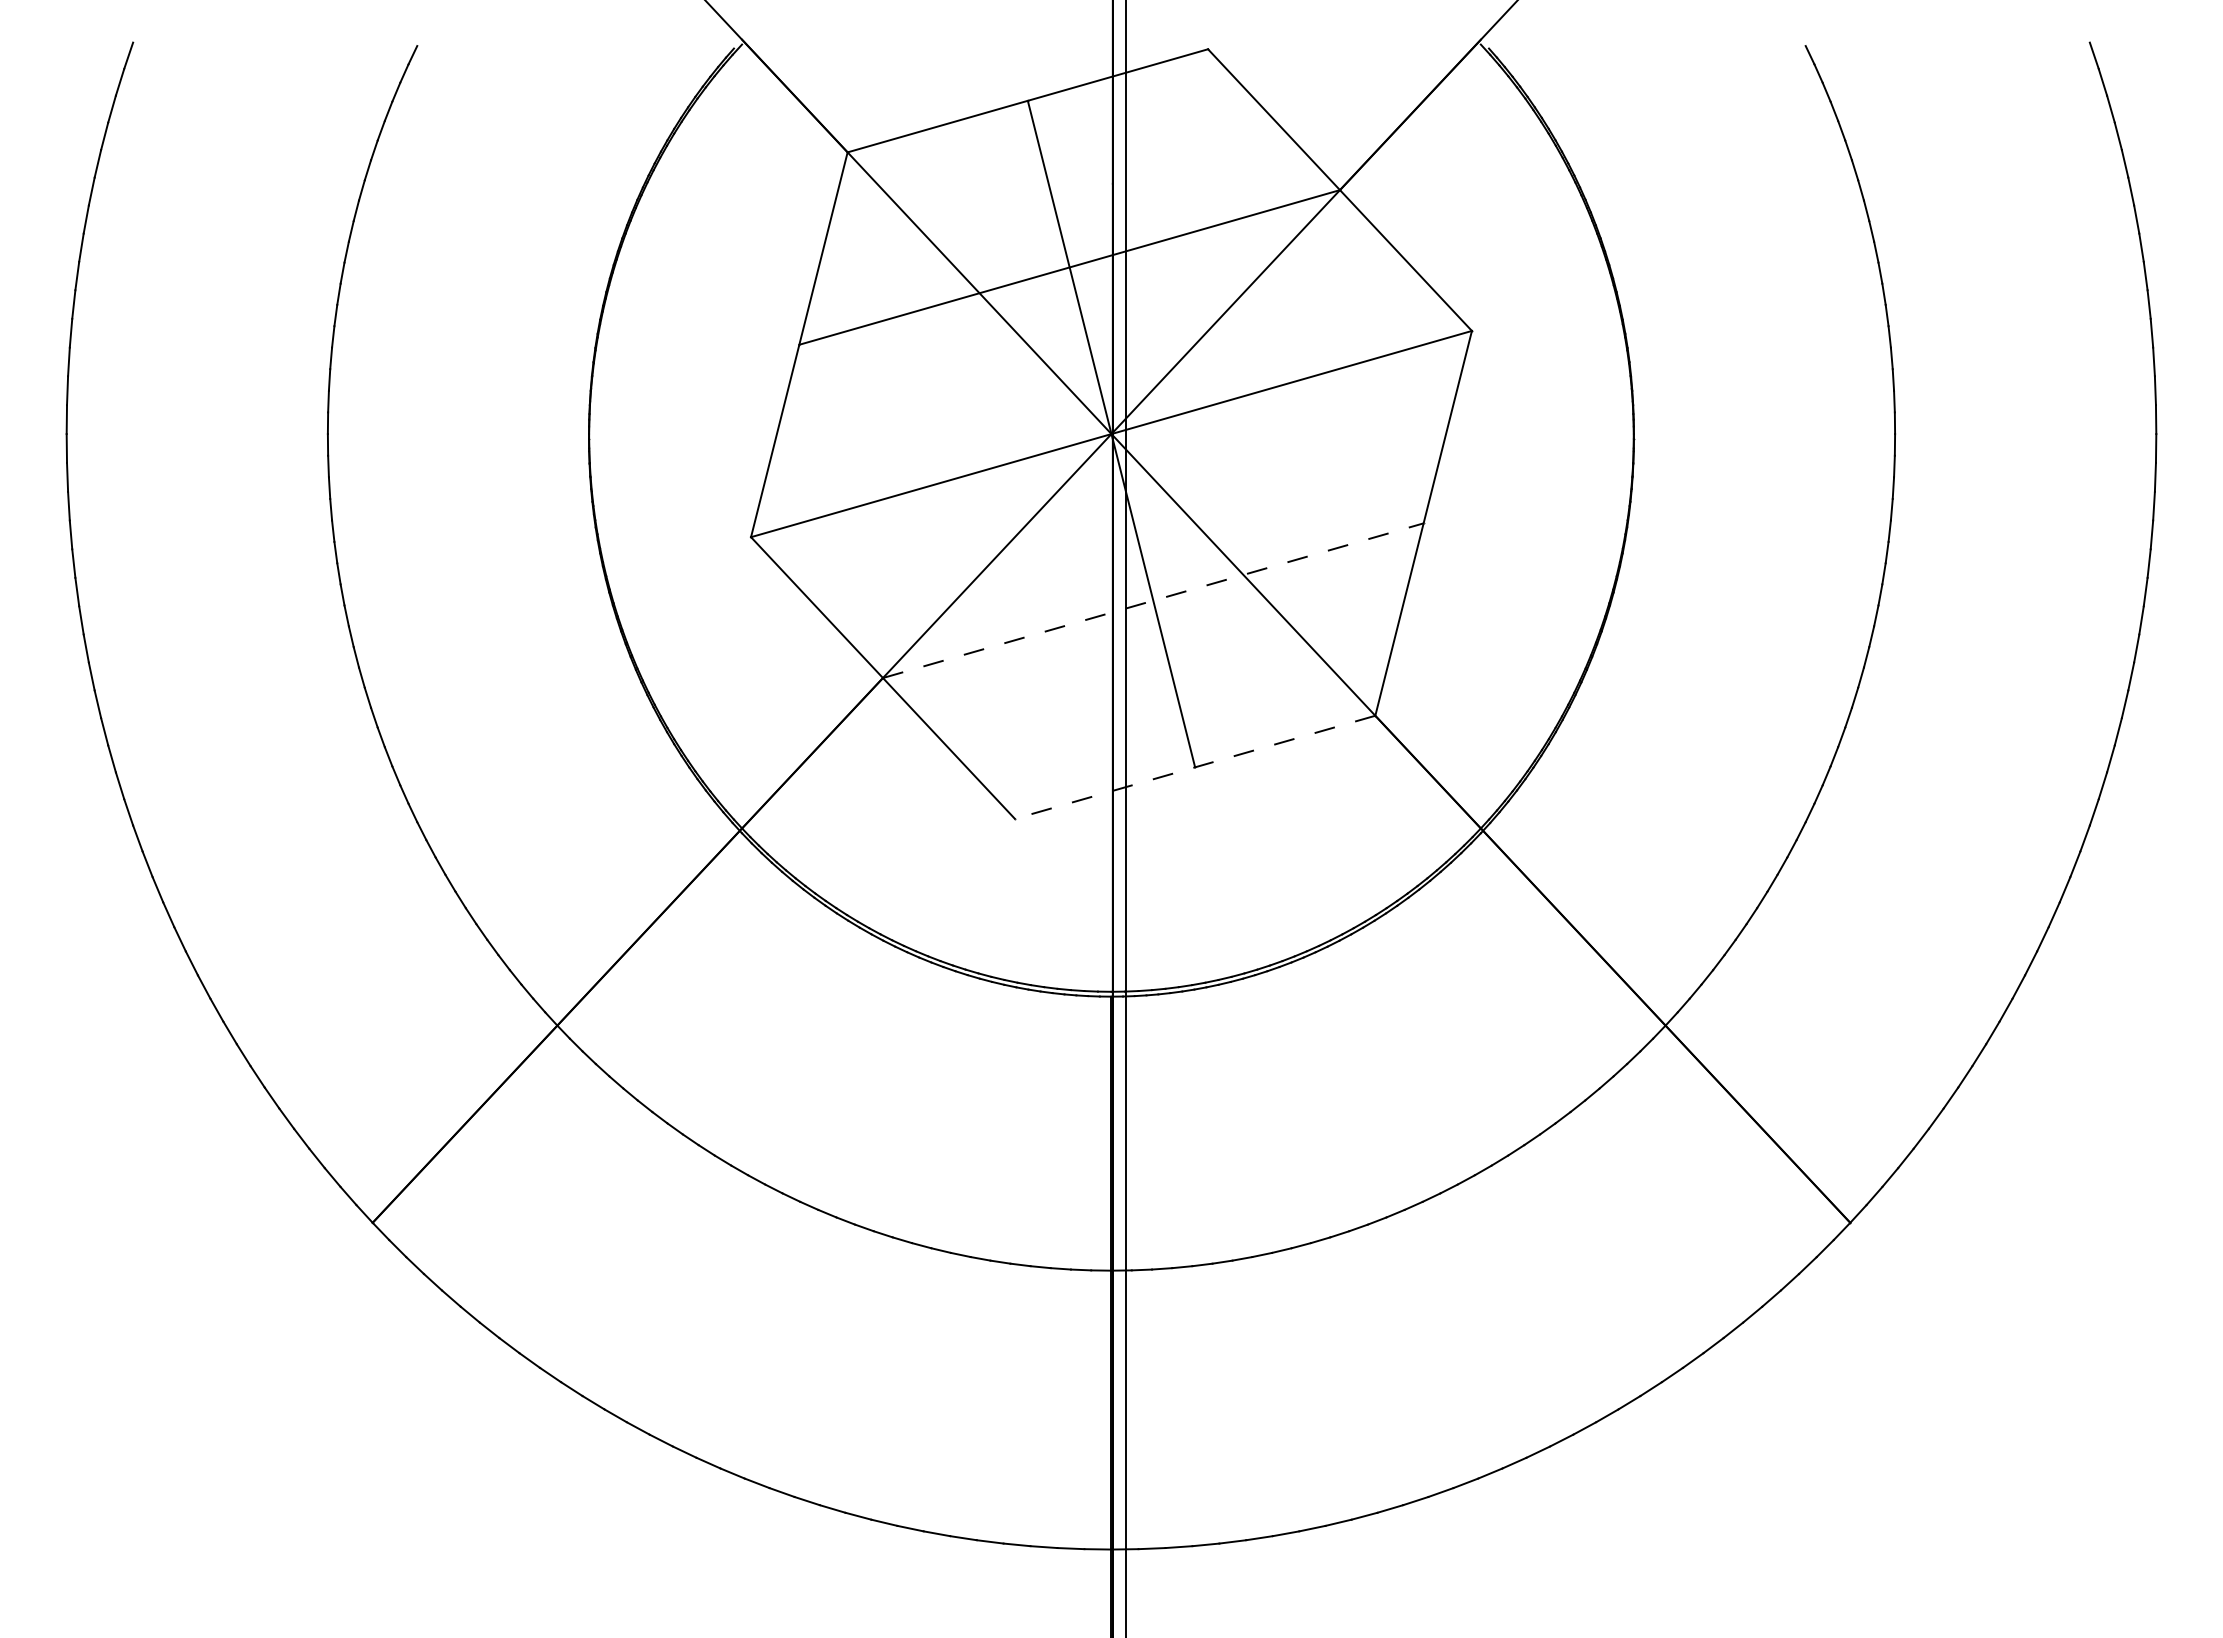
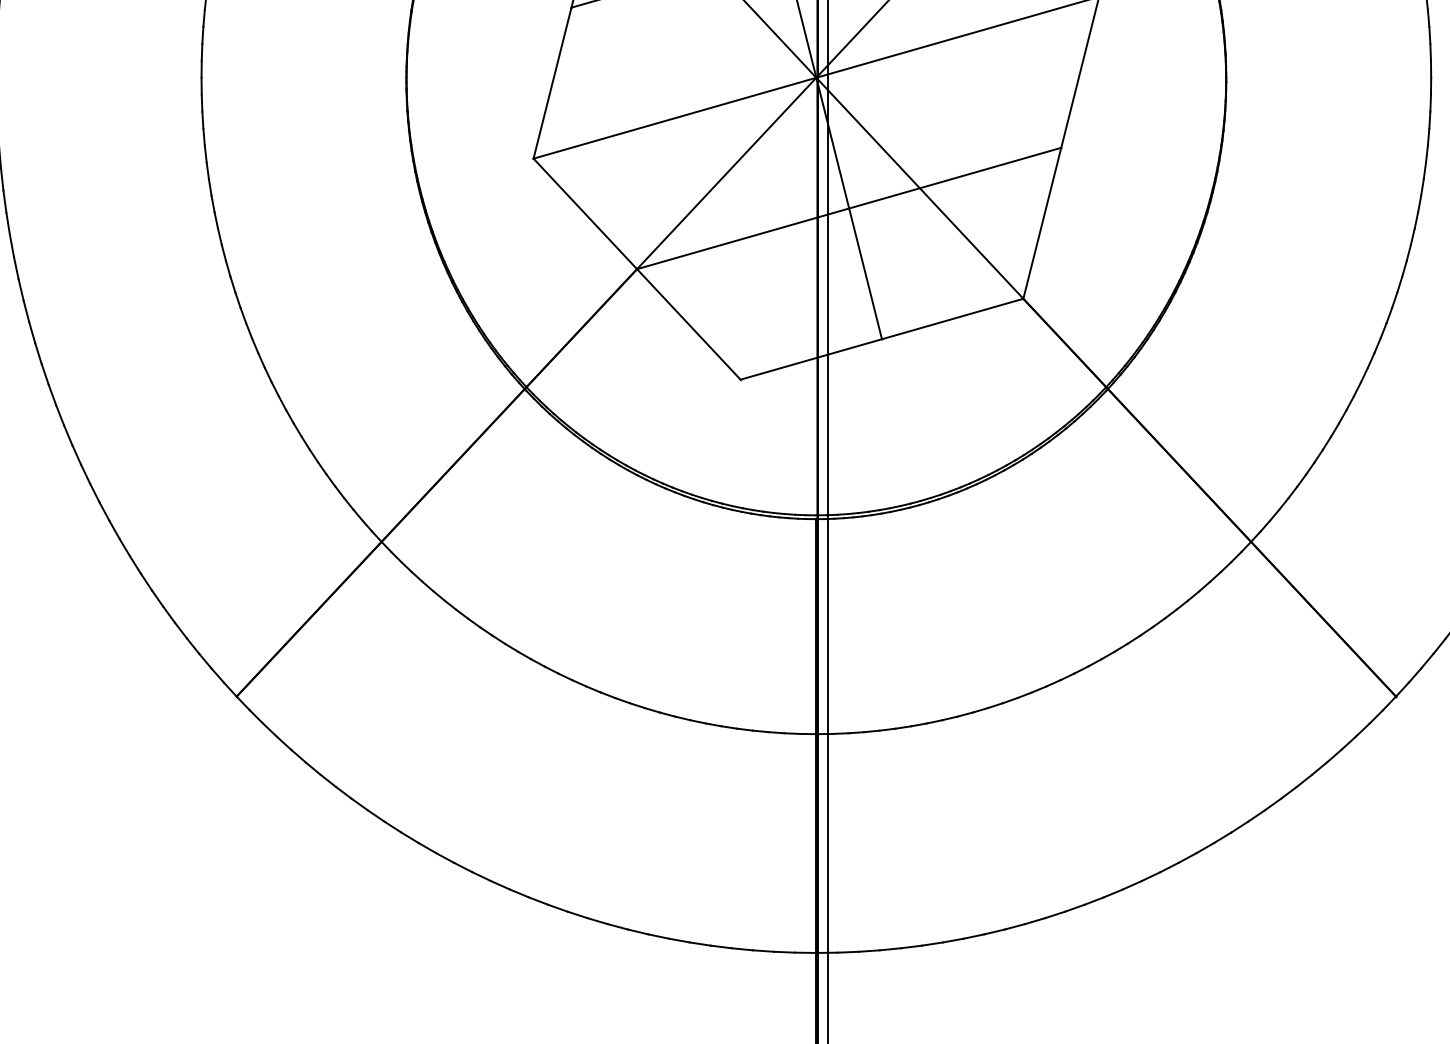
line: (1153, 600) -> (849, 208), dashed -> solid
line: (1194, 767) -> (881, 339), dashed -> solid

